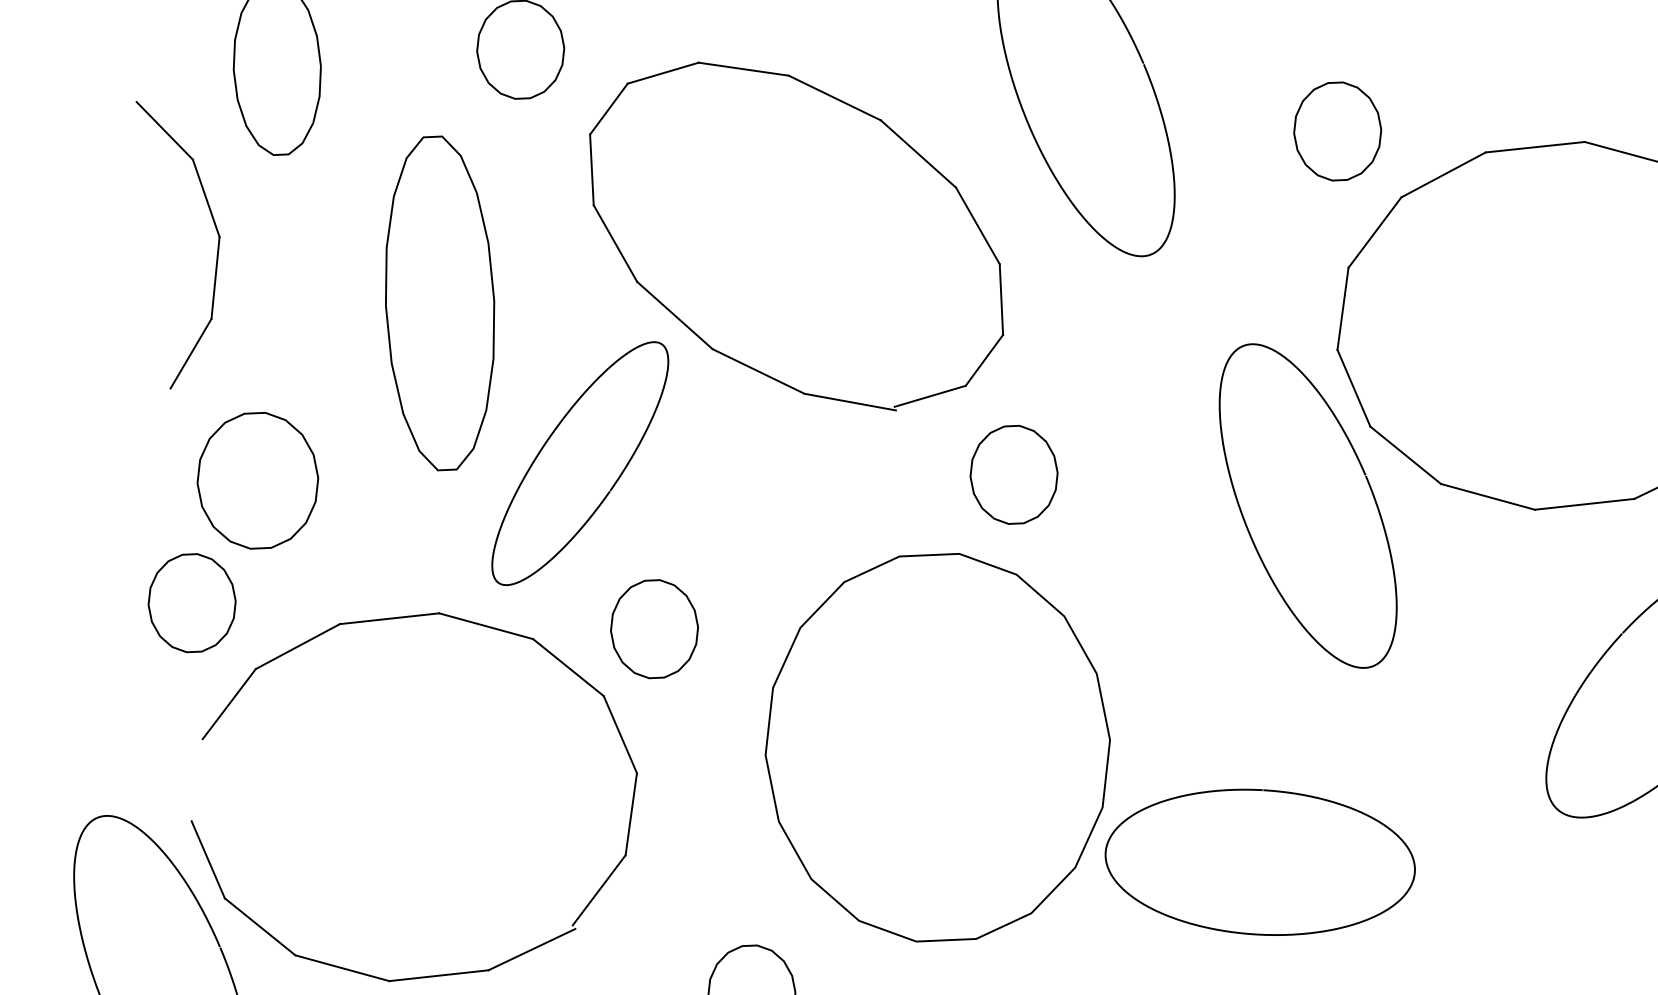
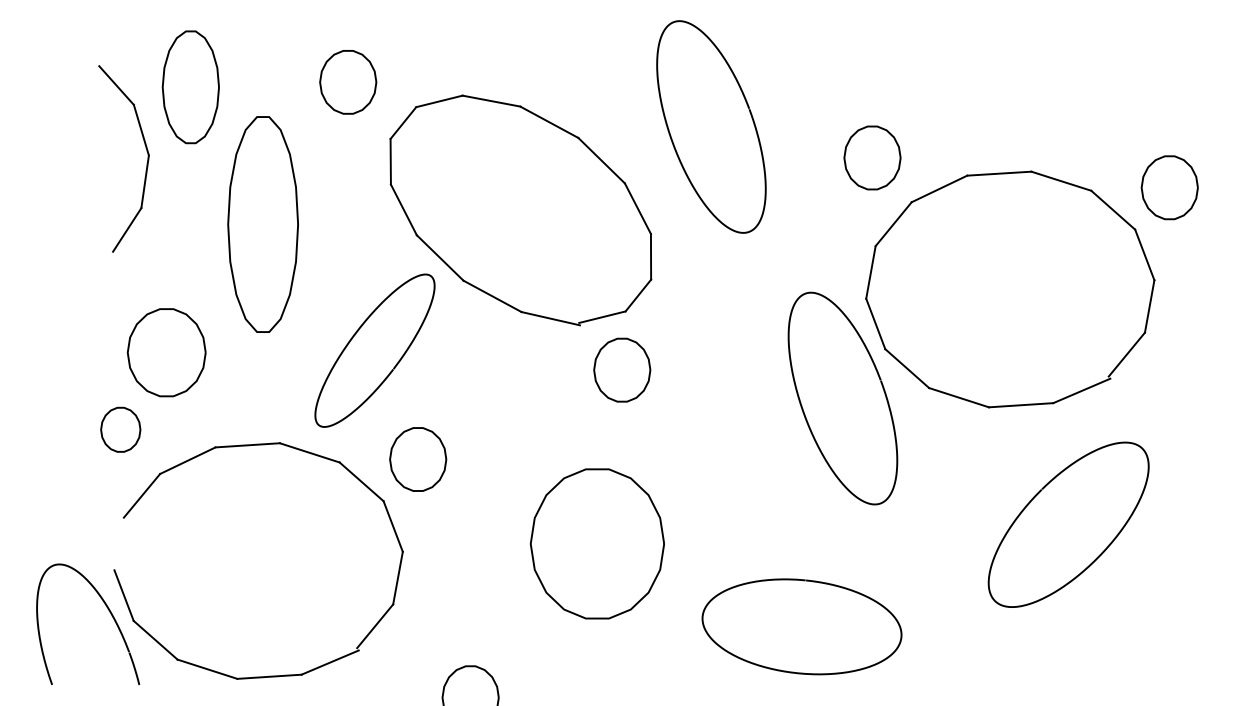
part: (216, 249) -> (146, 163), moved
part: (439, 303) -> (262, 224), moved
part: (1014, 473) -> (622, 369), moved
part: (191, 602) -> (120, 429), size x0.7
part: (937, 747) -> (597, 543), size x0.6

